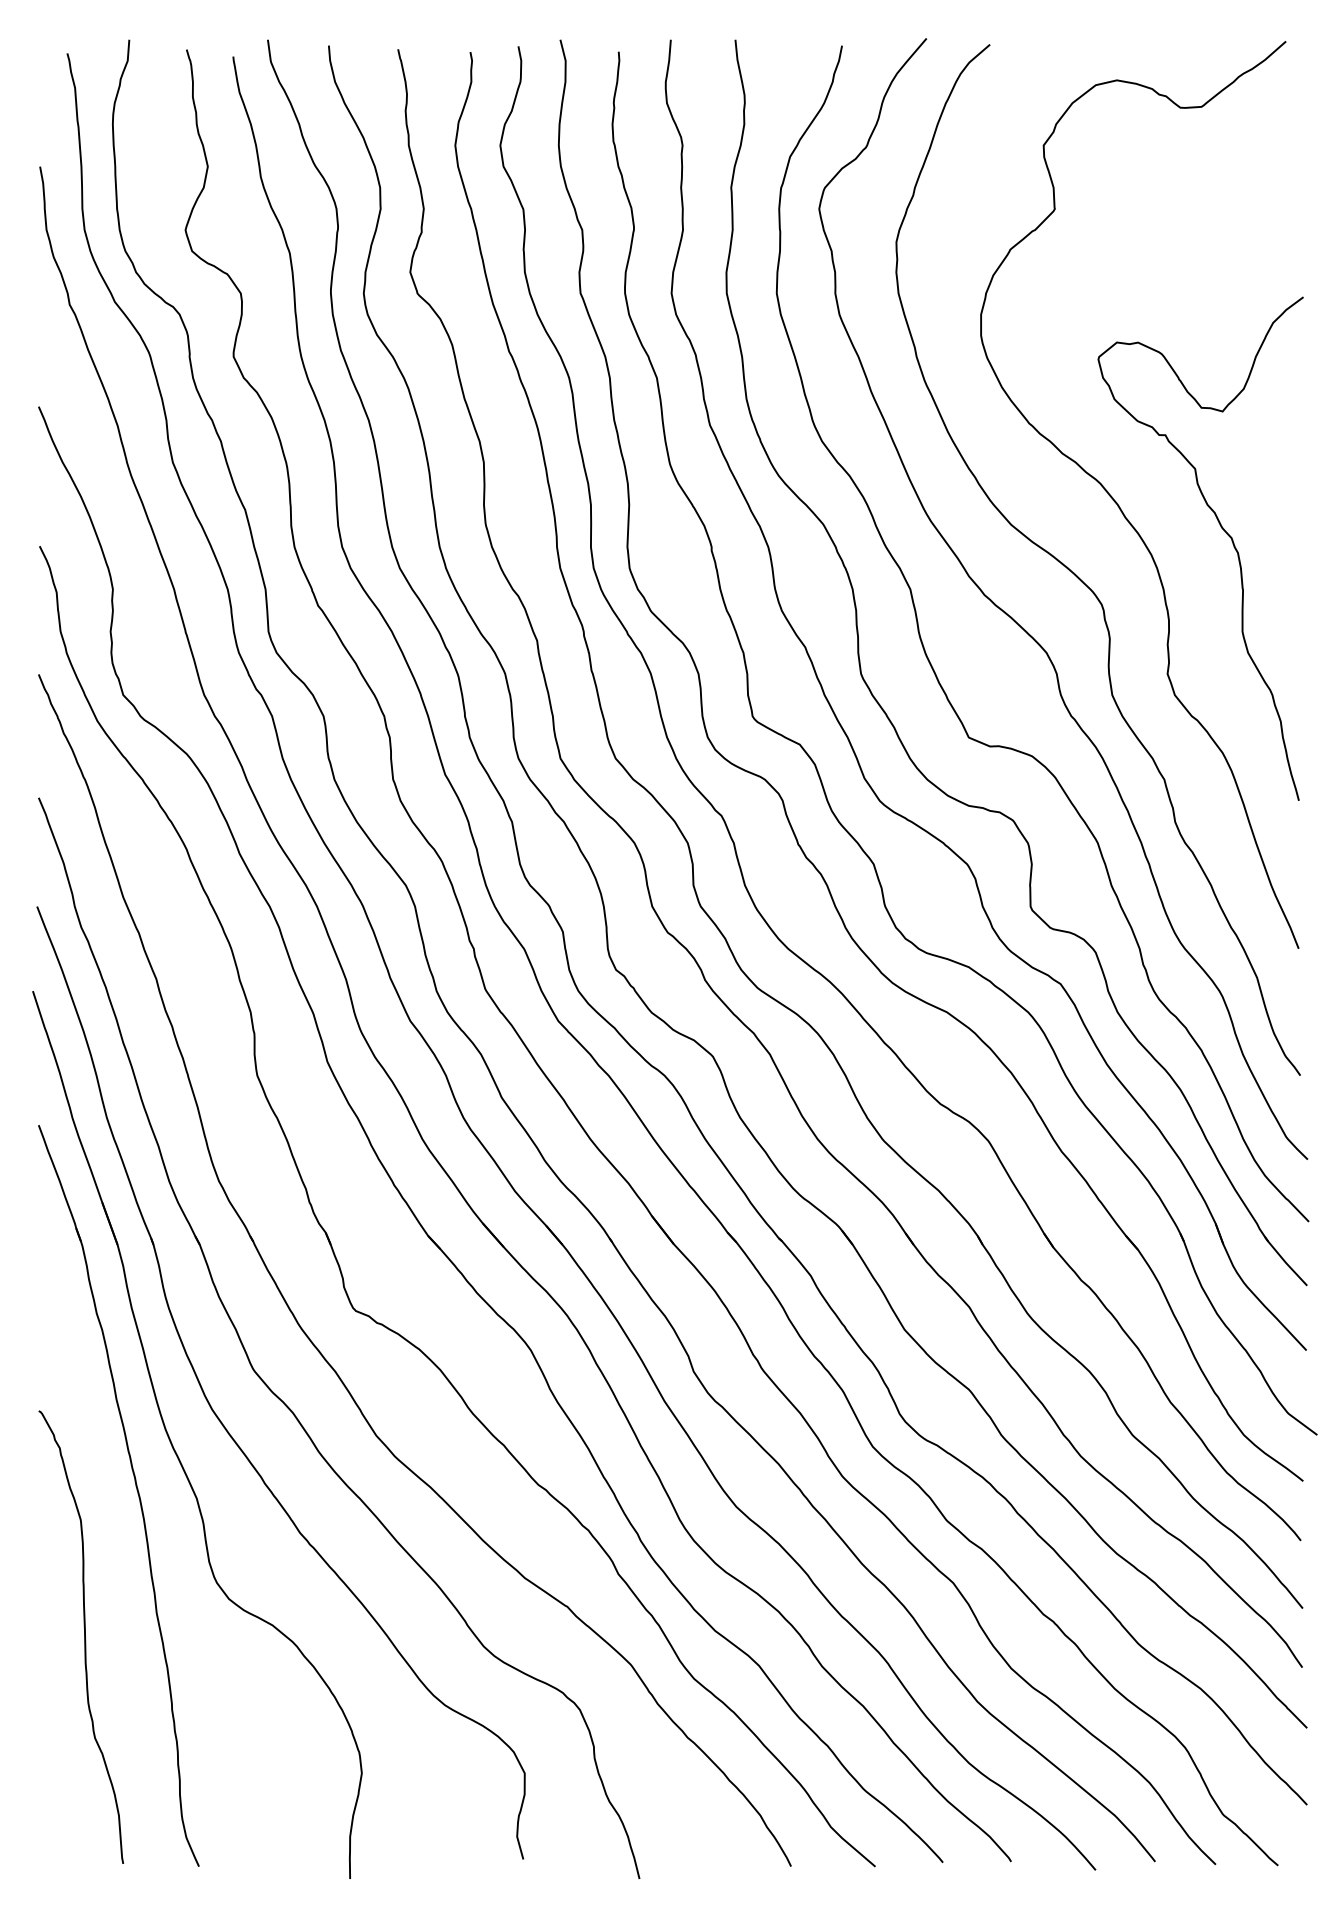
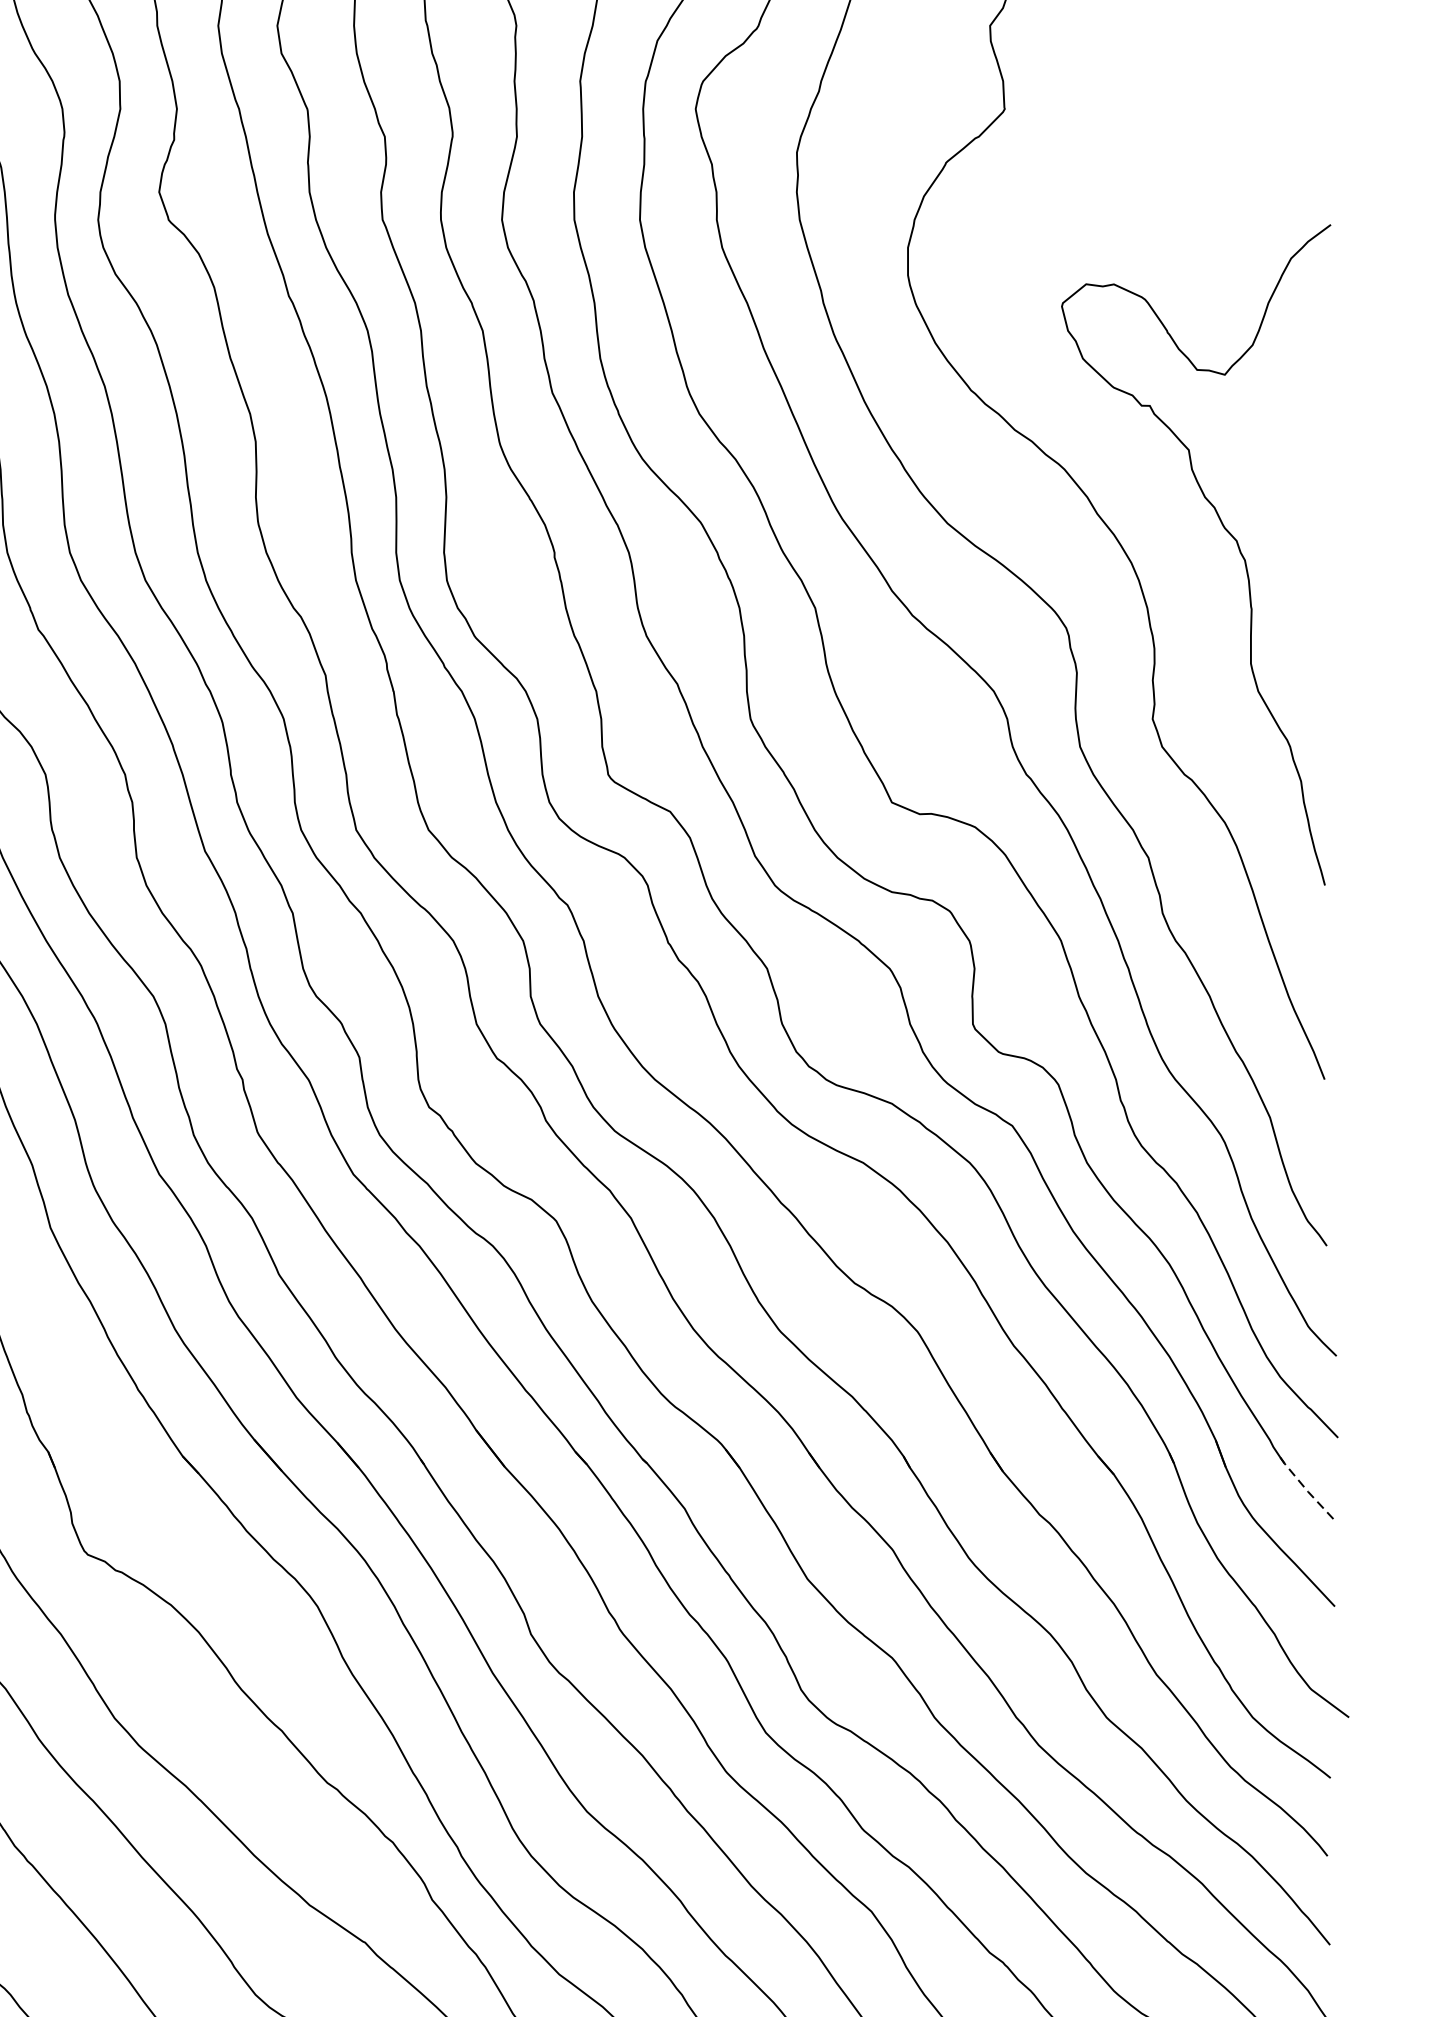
line: (1285, 1262) -> (1307, 1491), solid -> dashed

